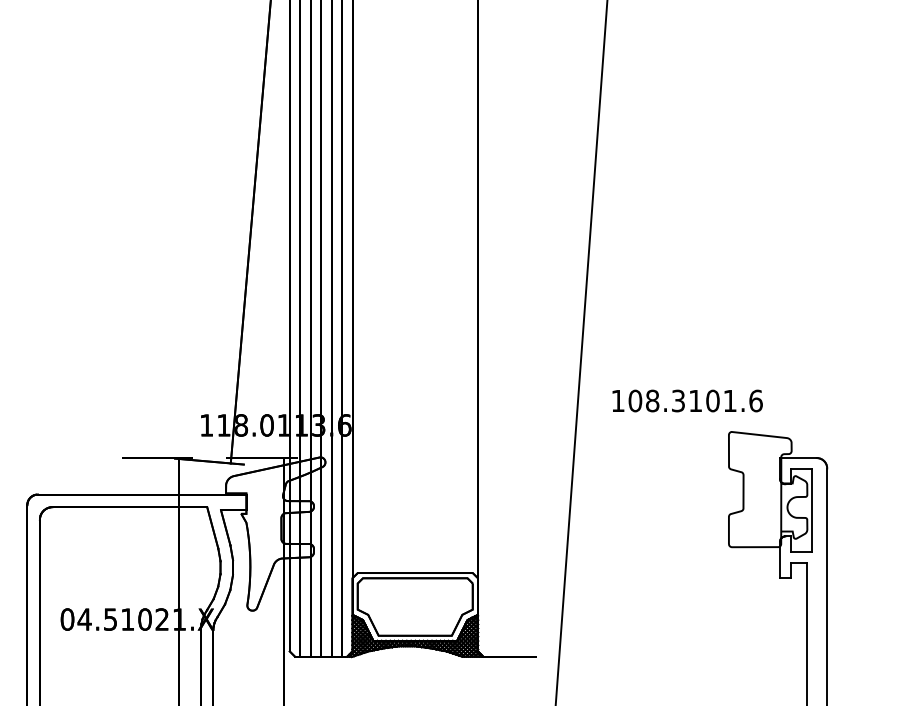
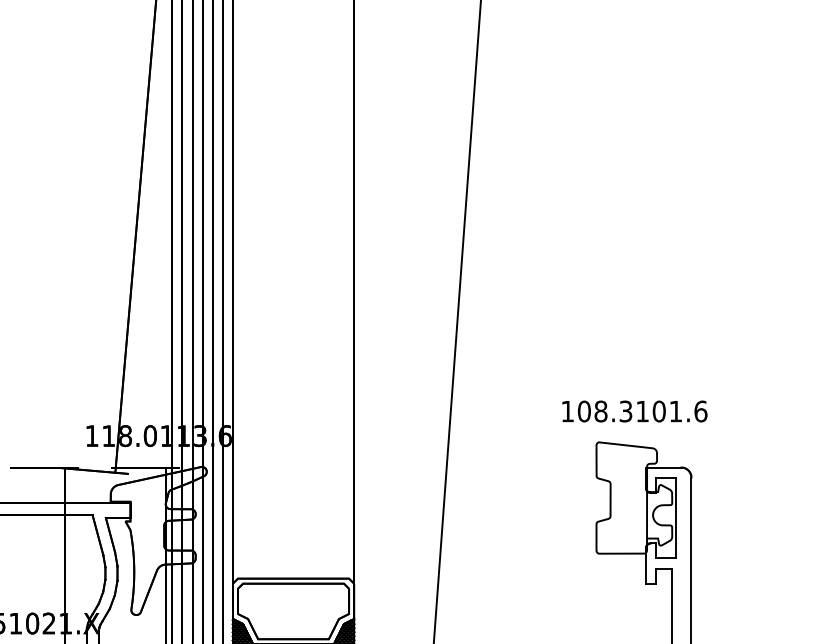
text: (687, 400) -> (634, 411), moved

